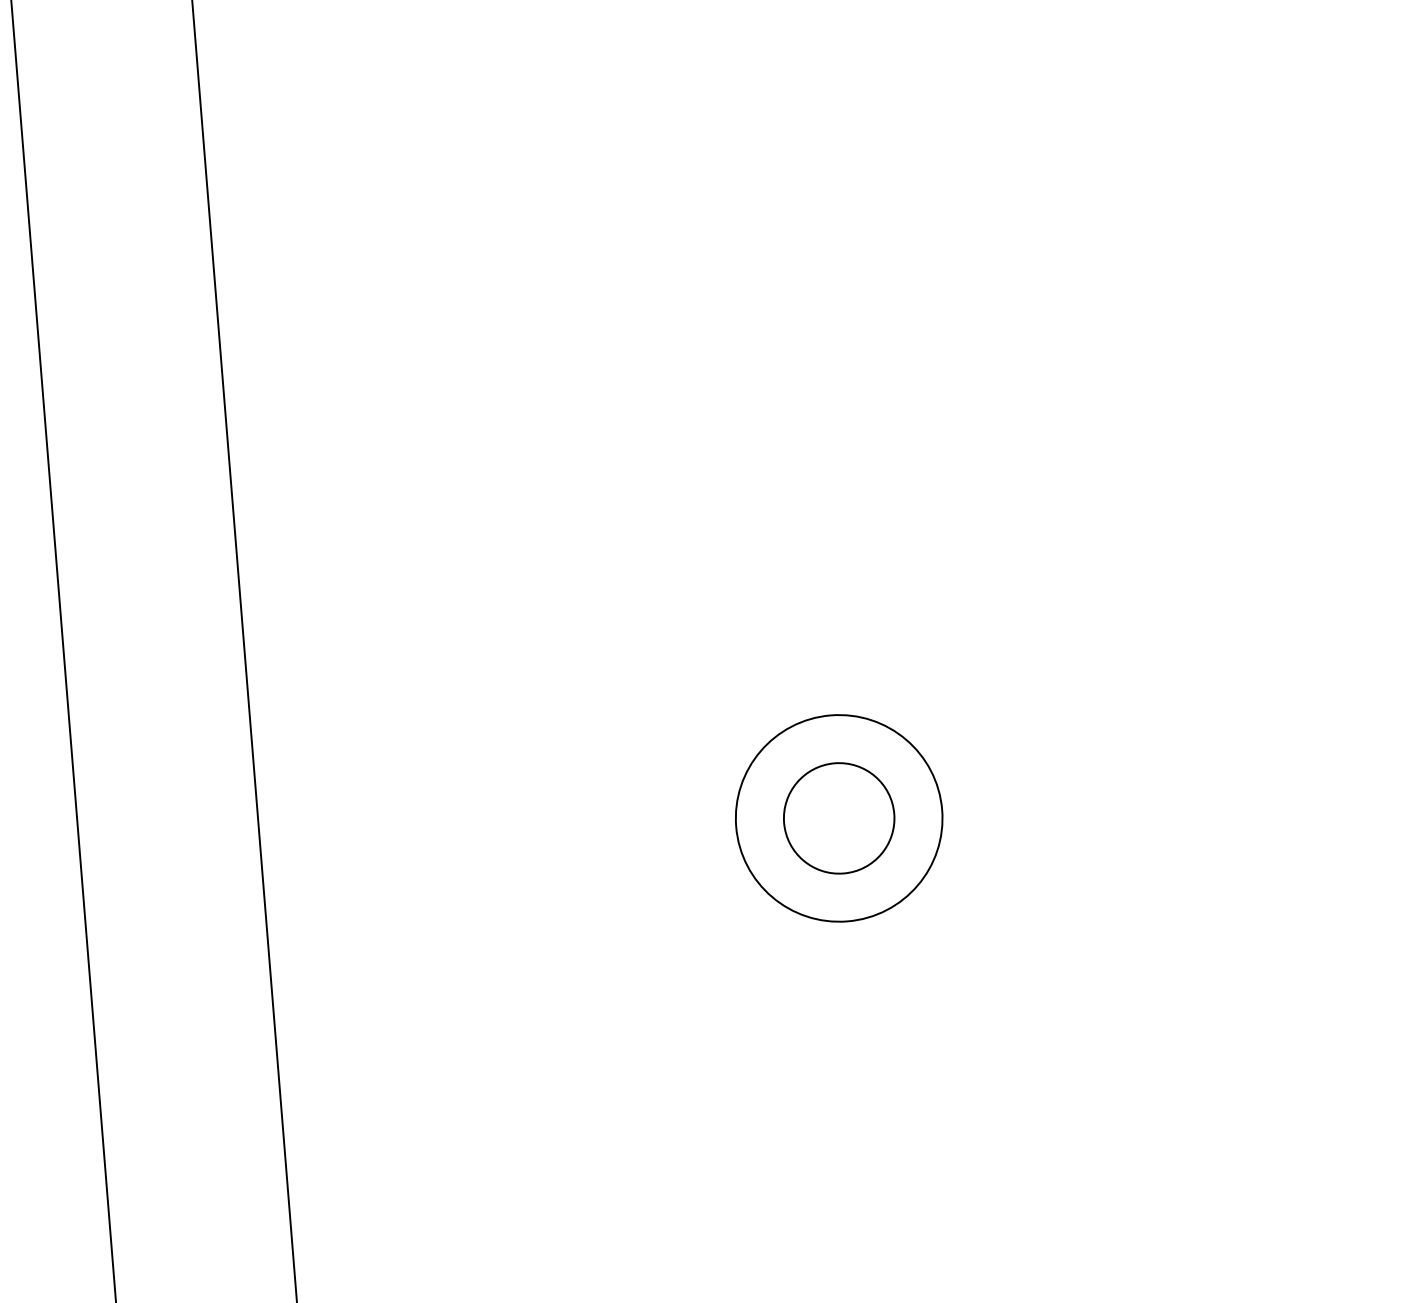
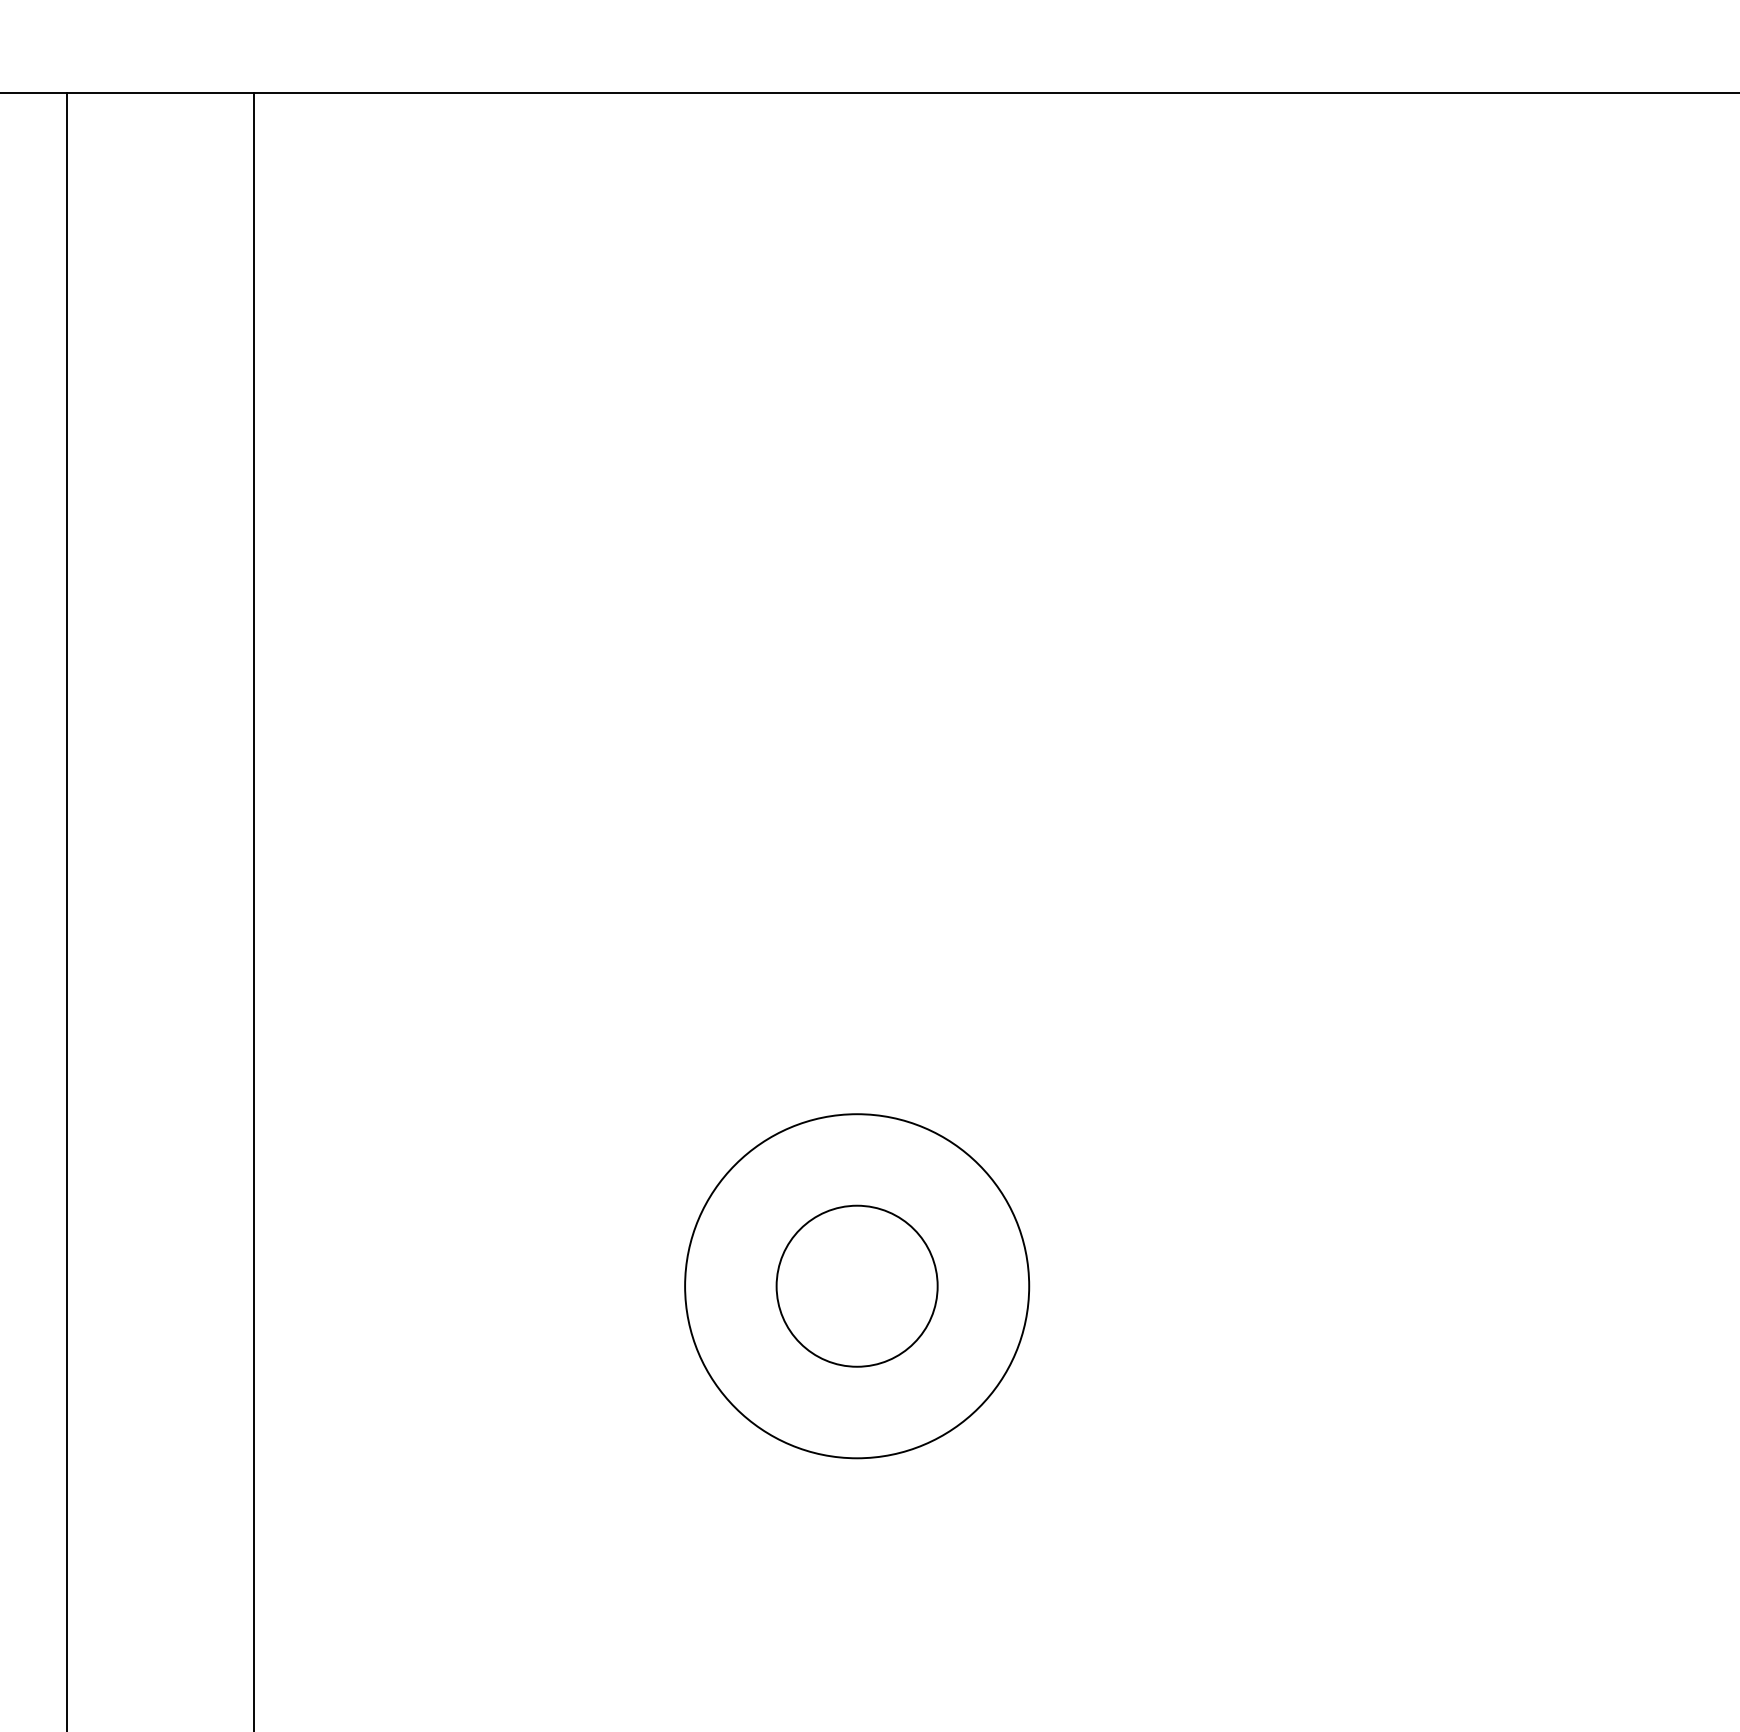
circle: (838, 817) -> (856, 1285), size x1.4
circle: (838, 817) -> (856, 1285), size x1.6

